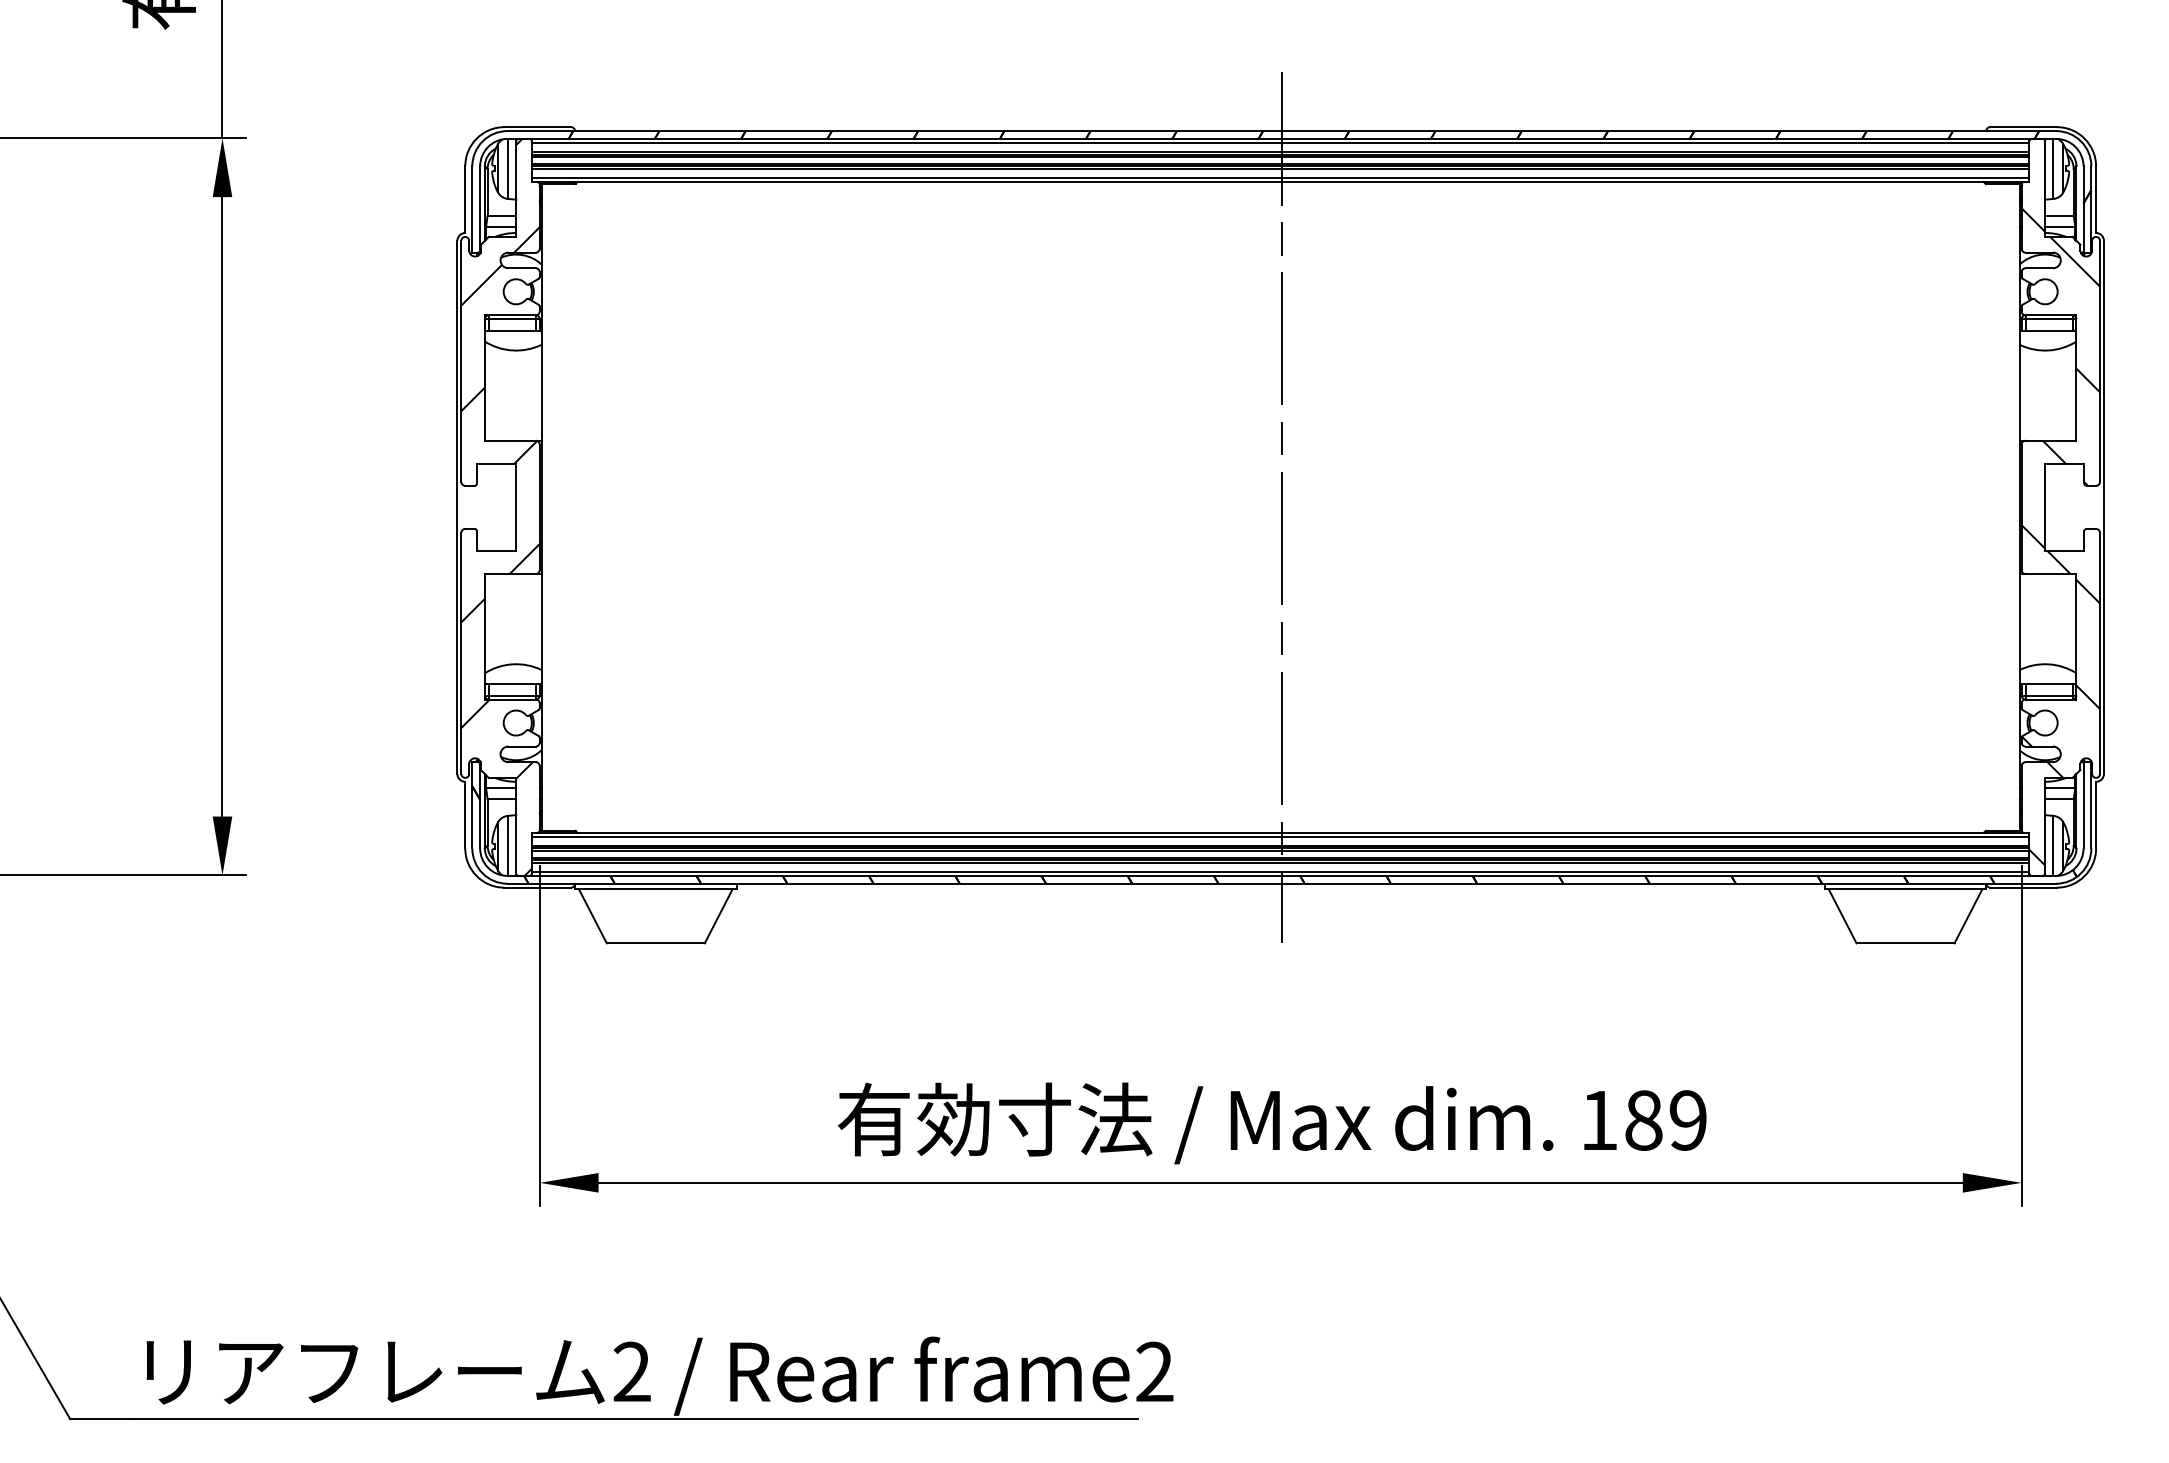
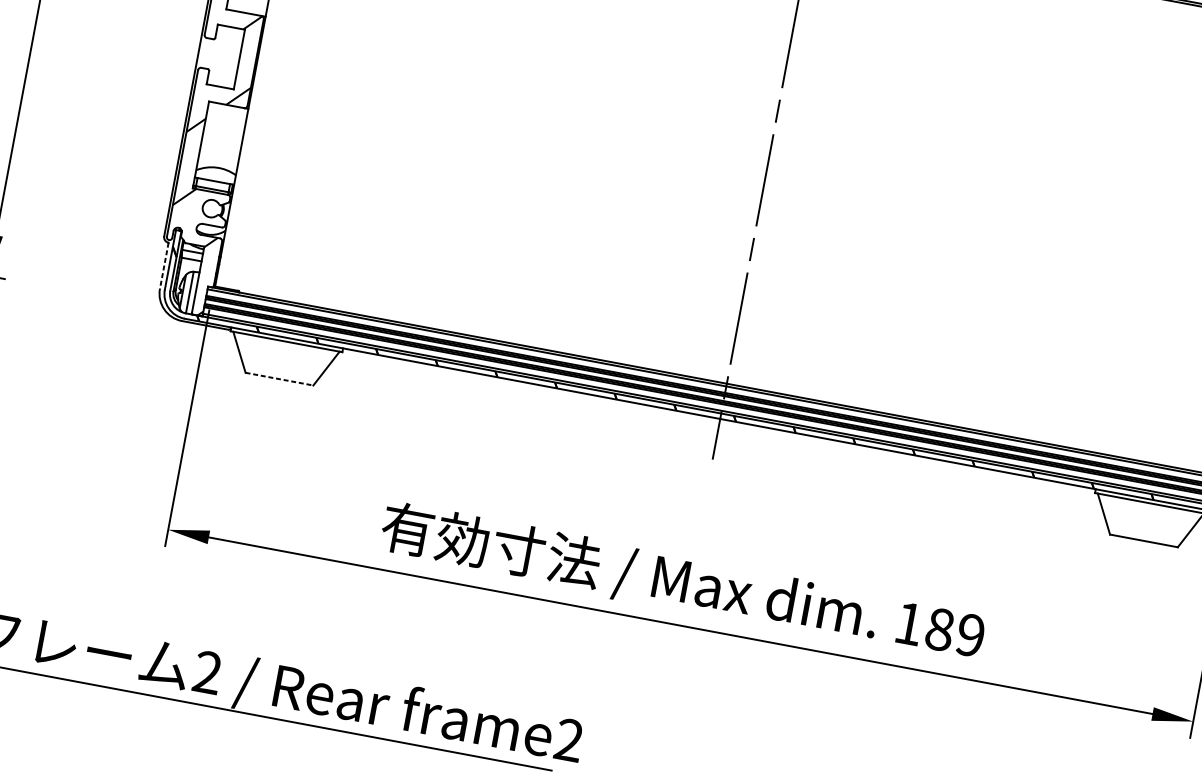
line: (465, 815) -> (164, 266), solid -> dashed
line: (656, 943) -> (279, 379), solid -> dashed

